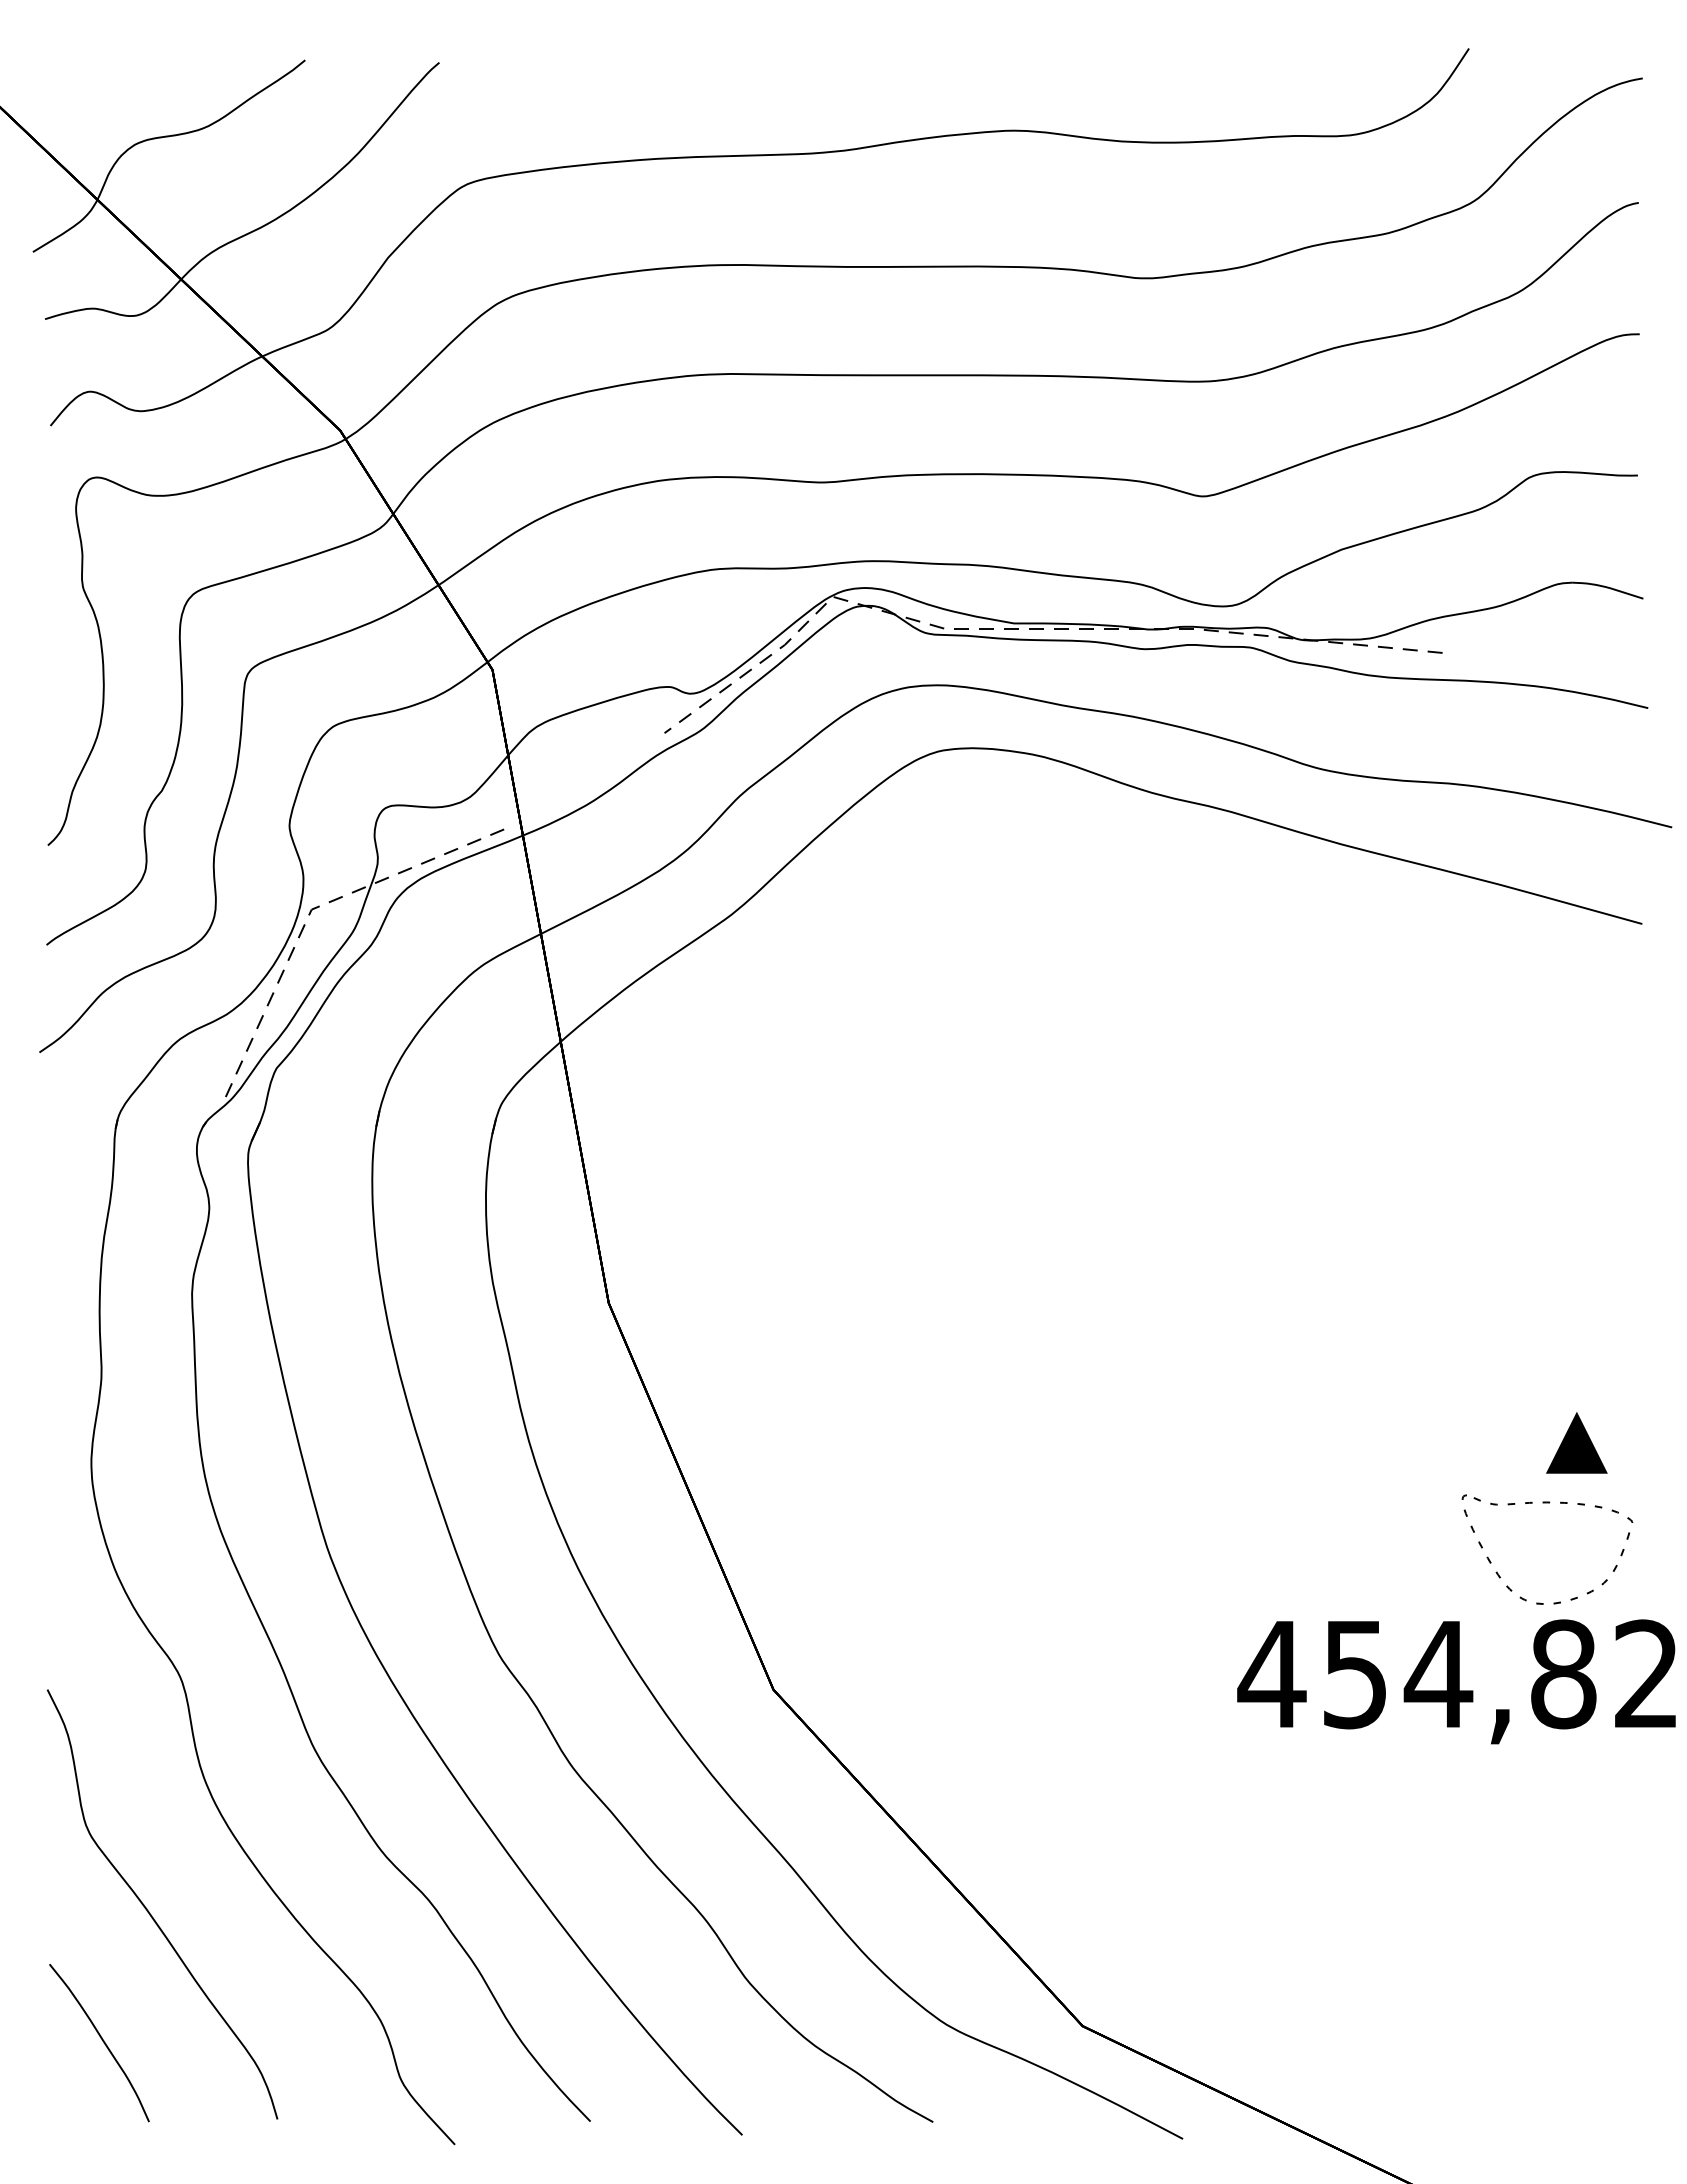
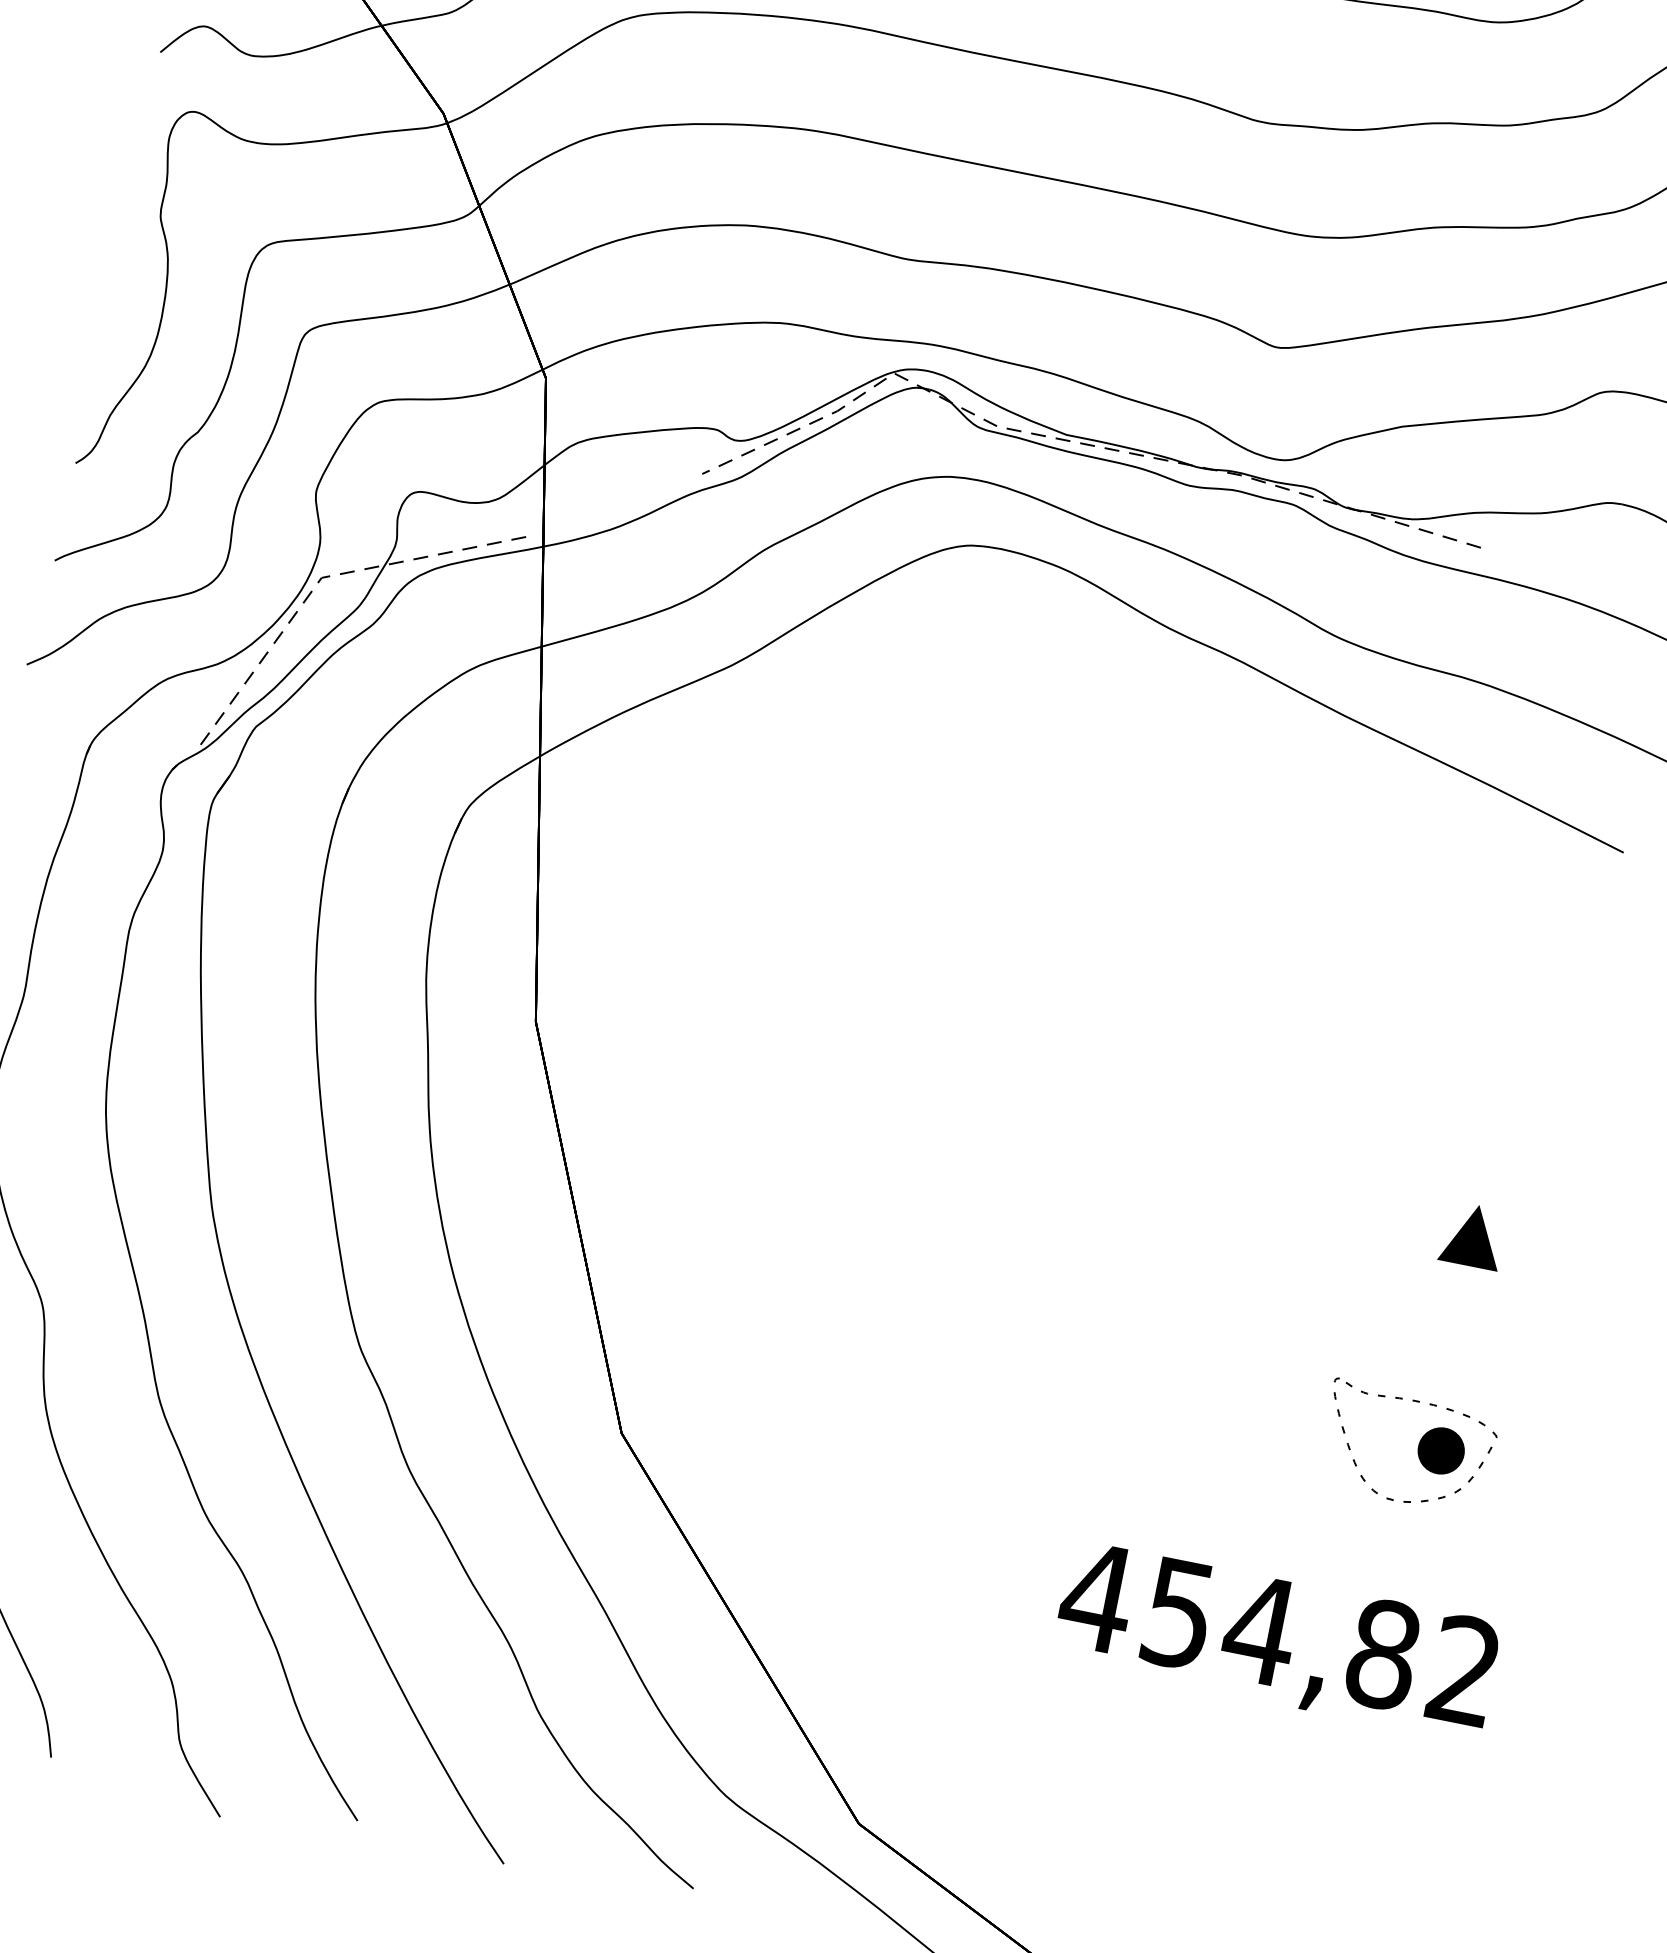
part: (1576, 1442) -> (1473, 1235), moved
part: (1580, 1545) -> (1441, 1450), added
text: (1456, 1681) -> (1276, 1640), moved

